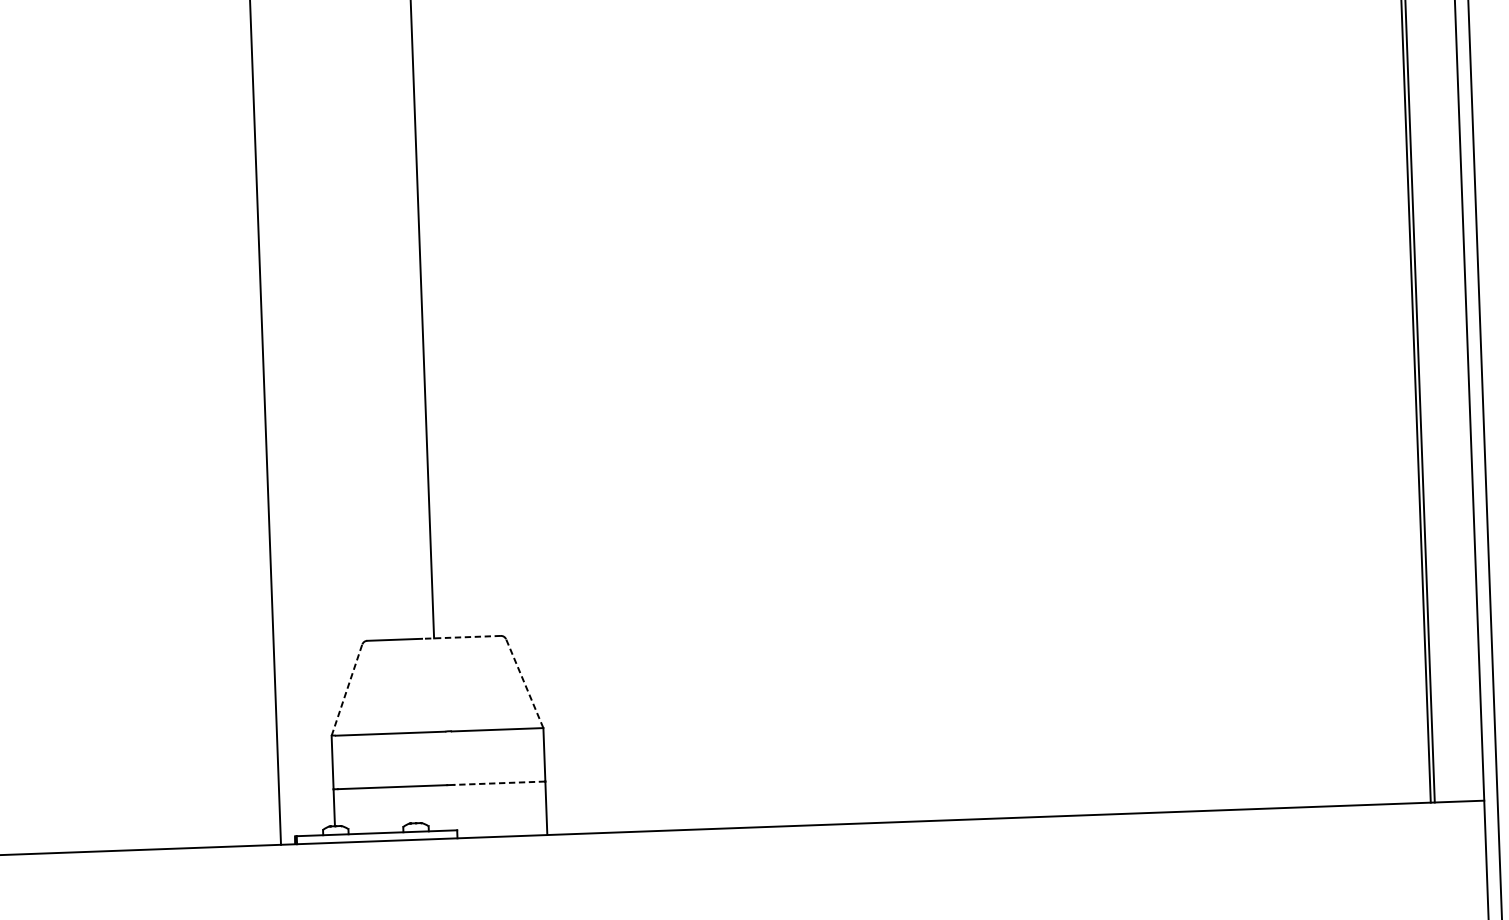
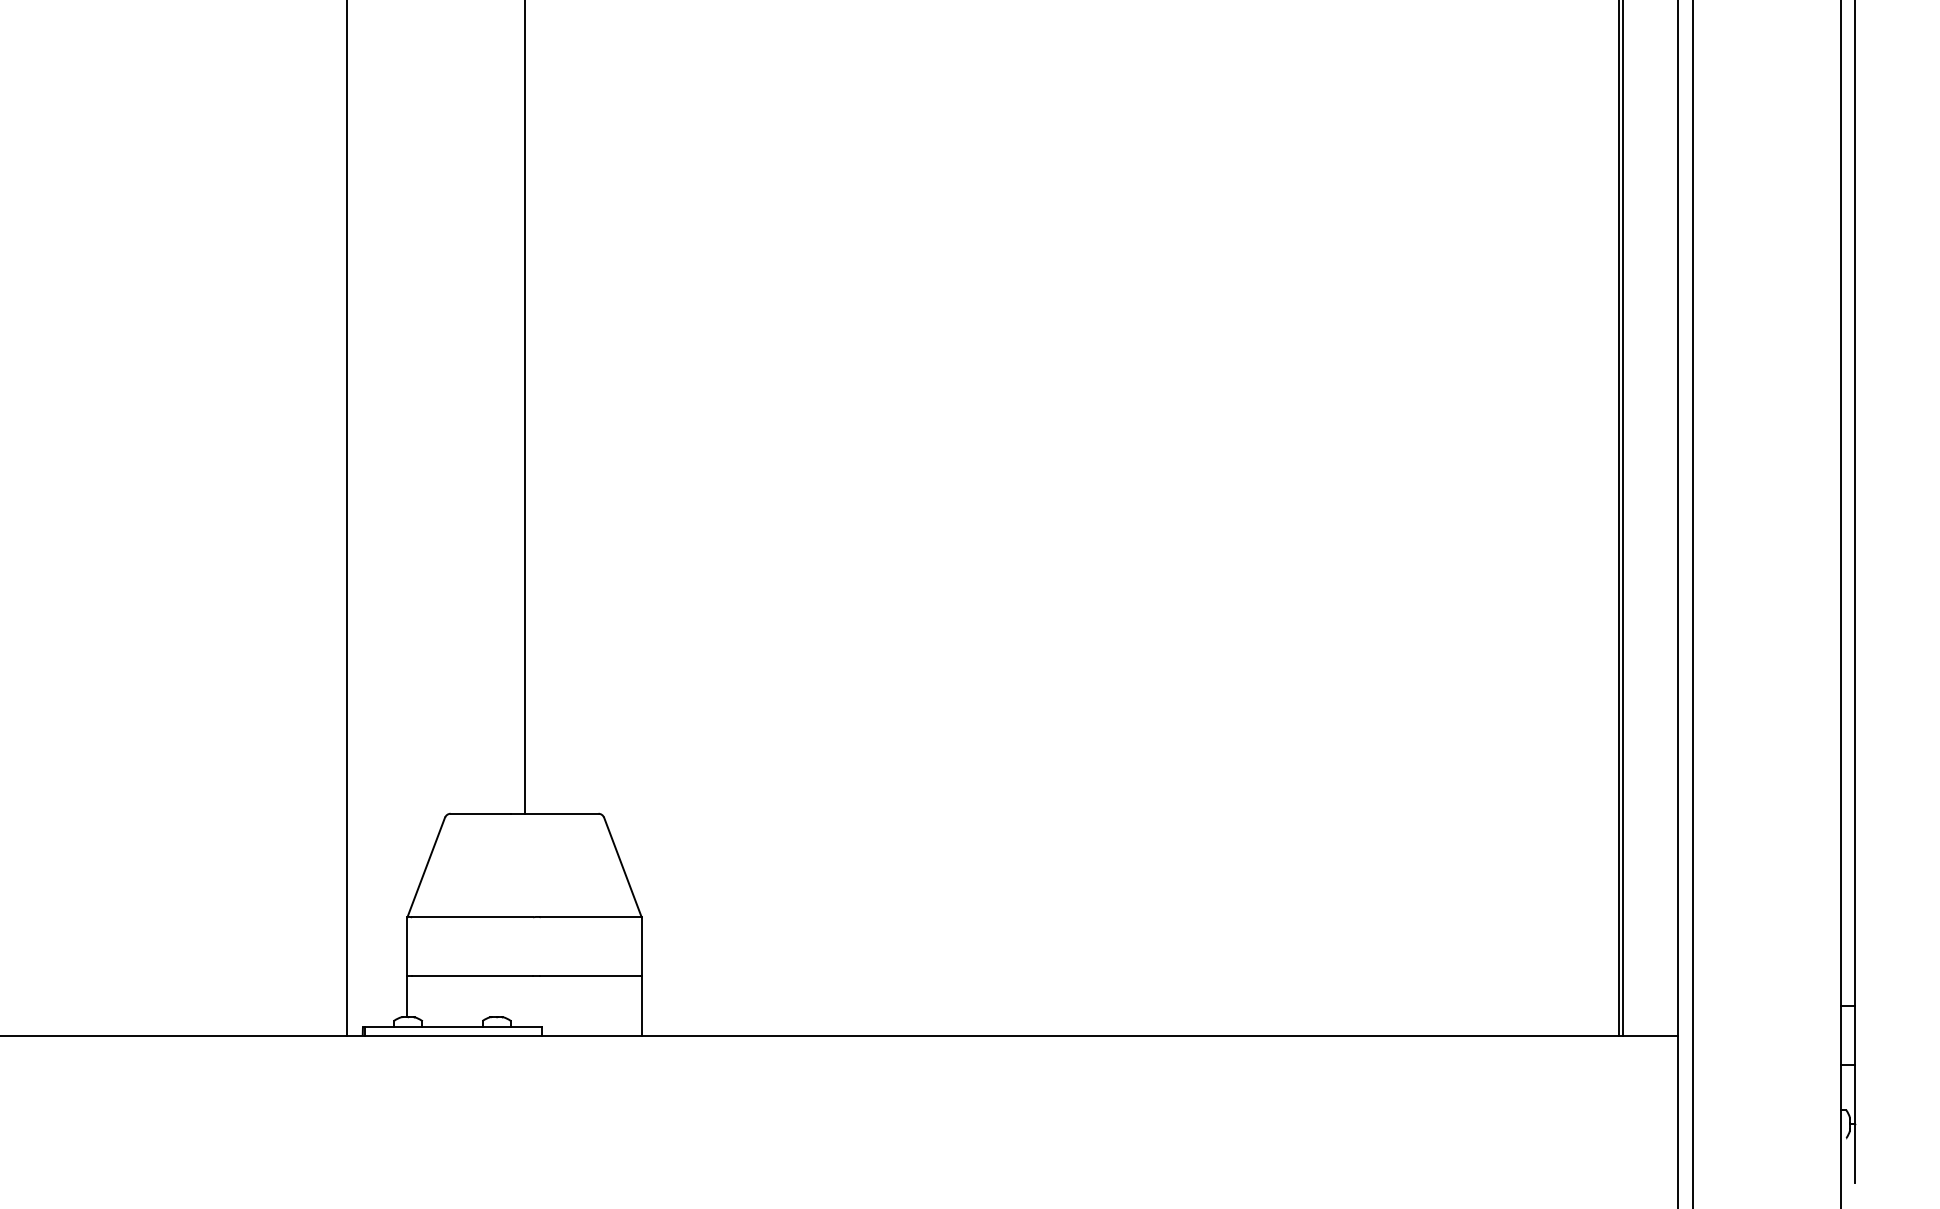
line: (461, 637) -> (554, 813), dashed -> solid
line: (524, 682) -> (622, 866), dashed -> solid
line: (347, 689) -> (426, 866), dashed -> solid
line: (499, 783) -> (590, 976), dashed -> solid

